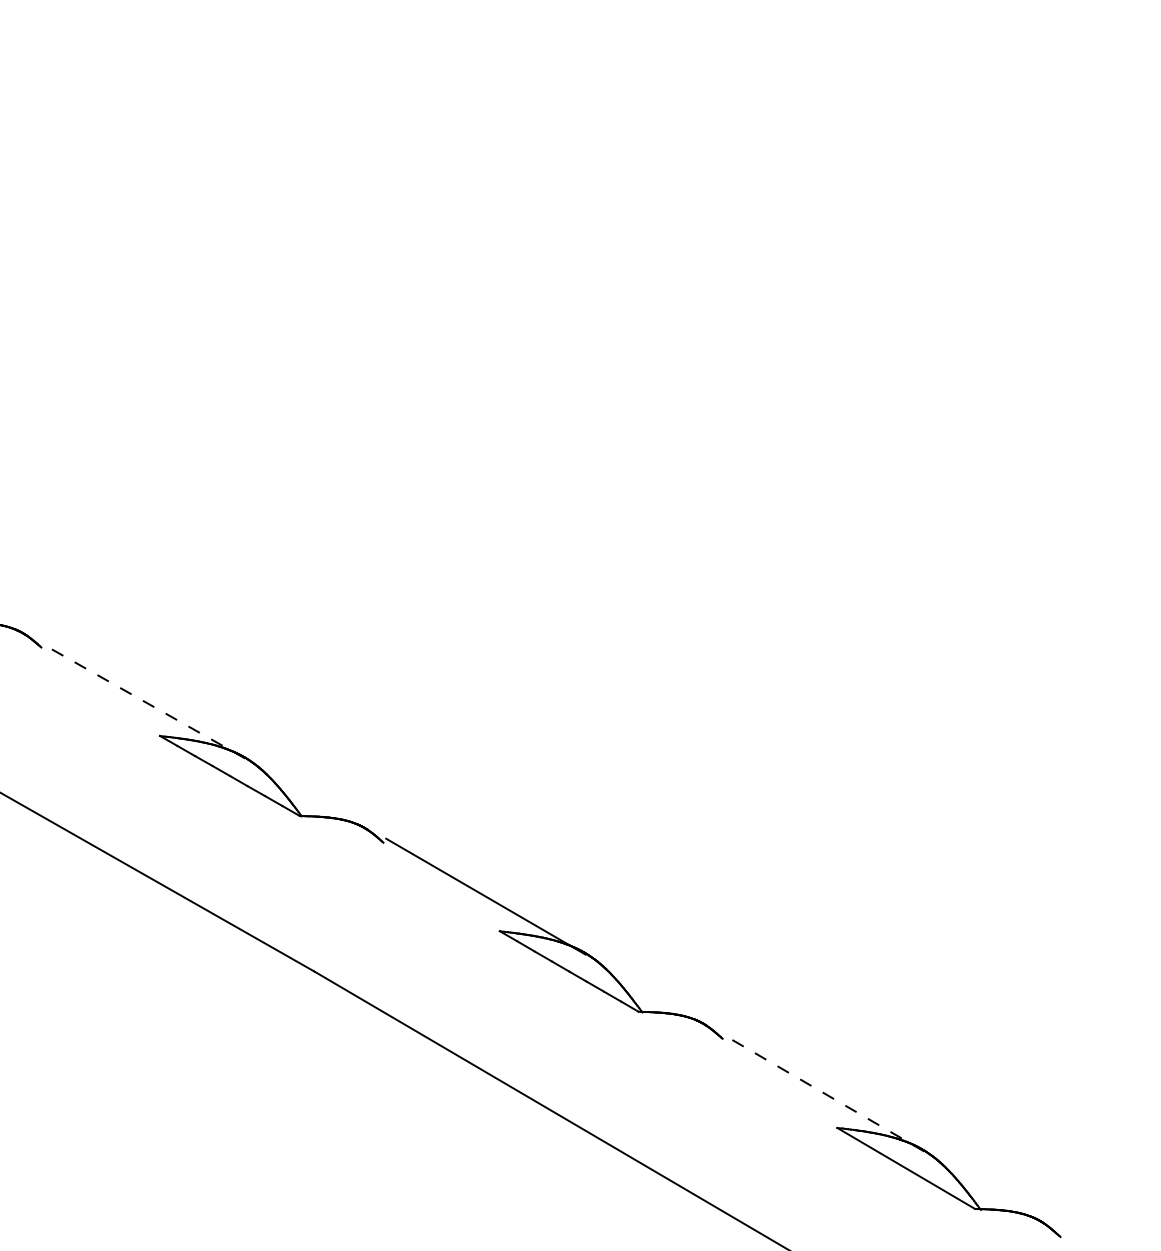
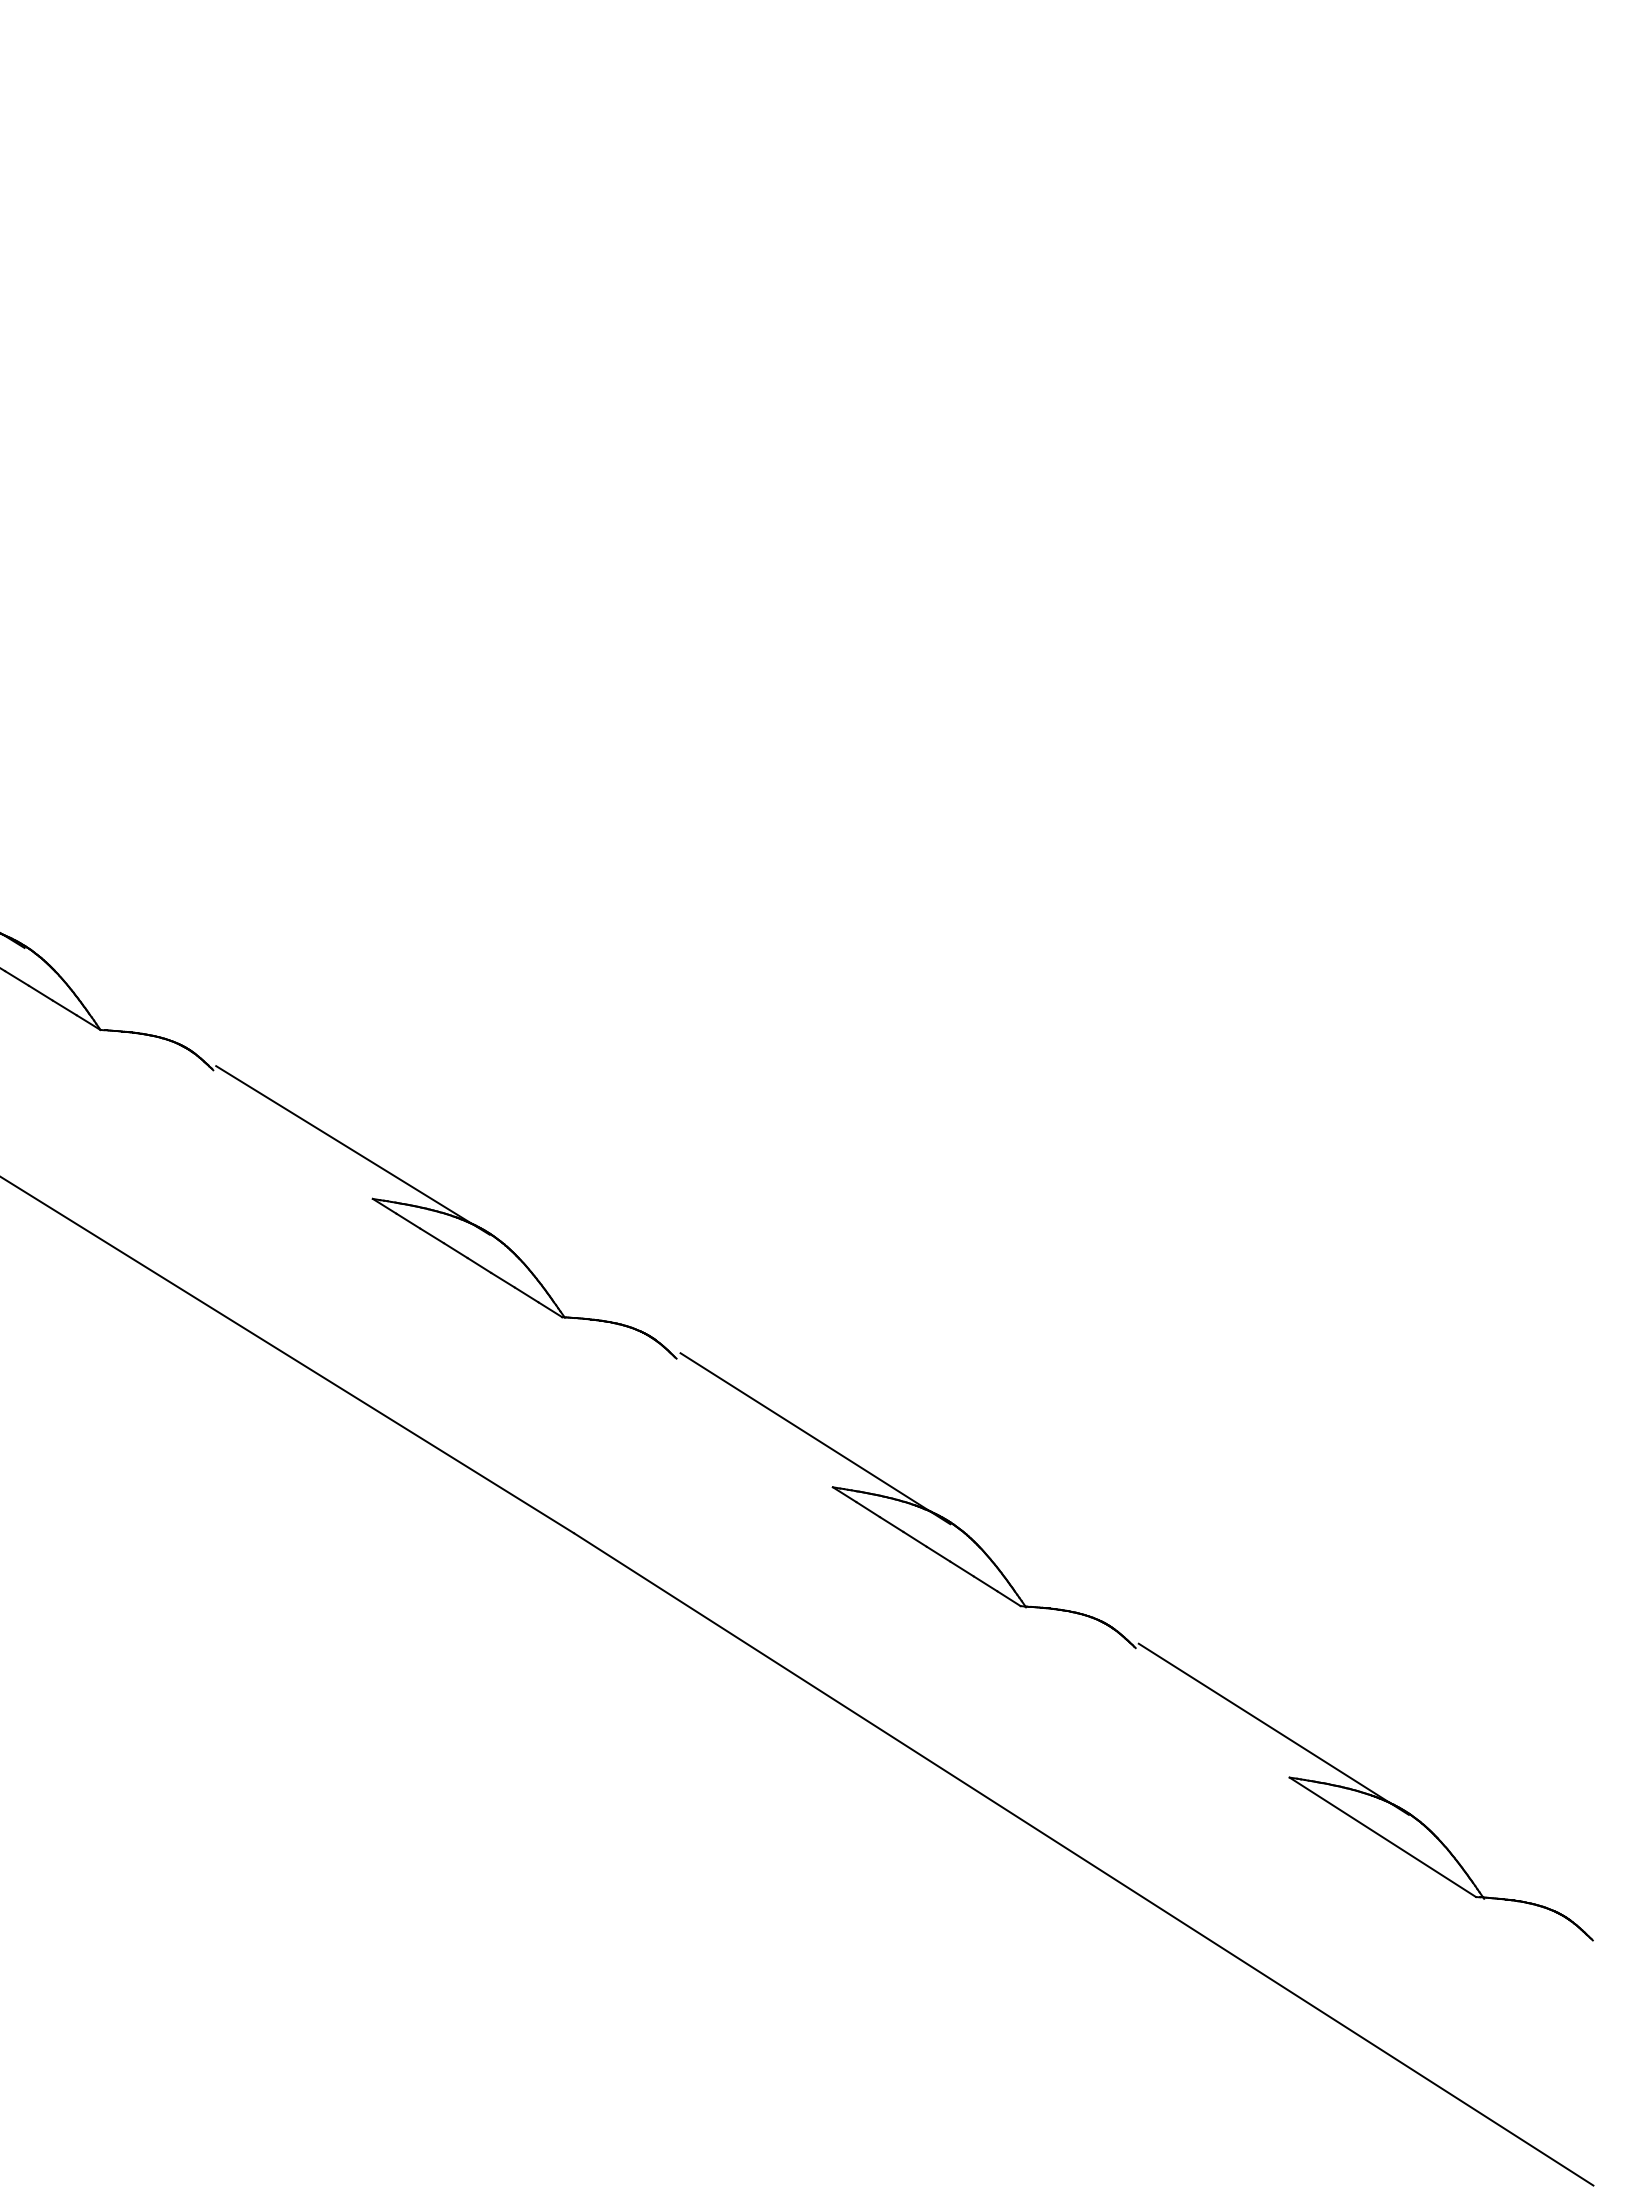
line: (143, 701) -> (352, 1150), dashed -> solid
line: (824, 1093) -> (1273, 1729), dashed -> solid

